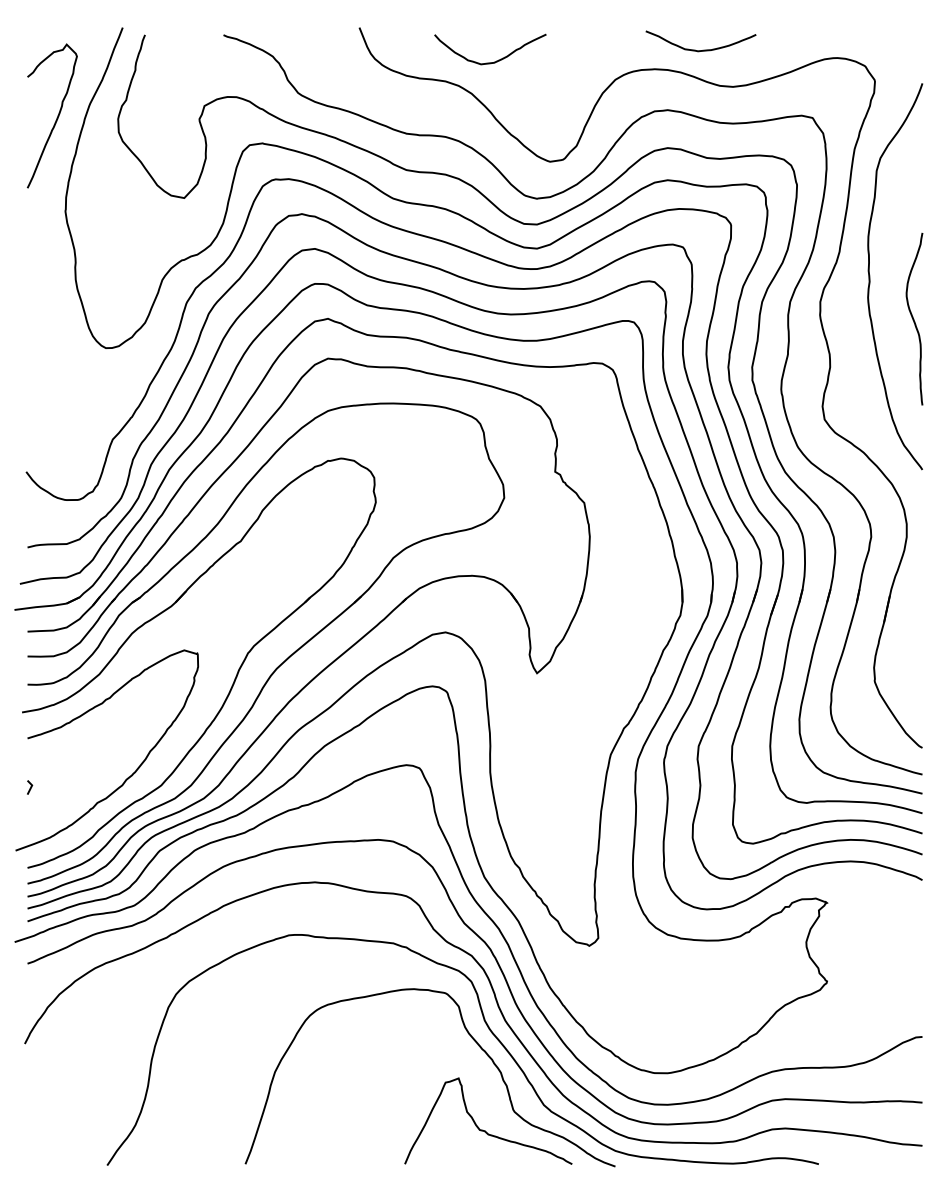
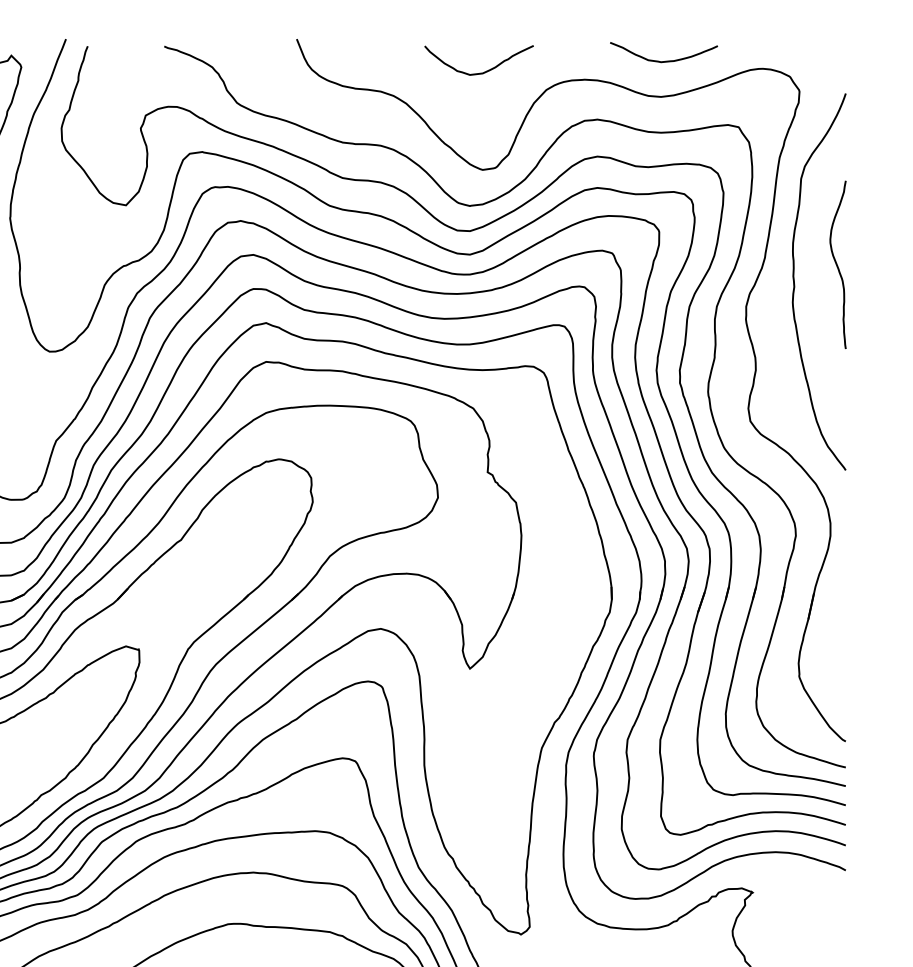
curve: (703, 49) -> (666, 60), moved
curve: (496, 60) -> (485, 71), moved
curve: (914, 319) -> (838, 265), moved

